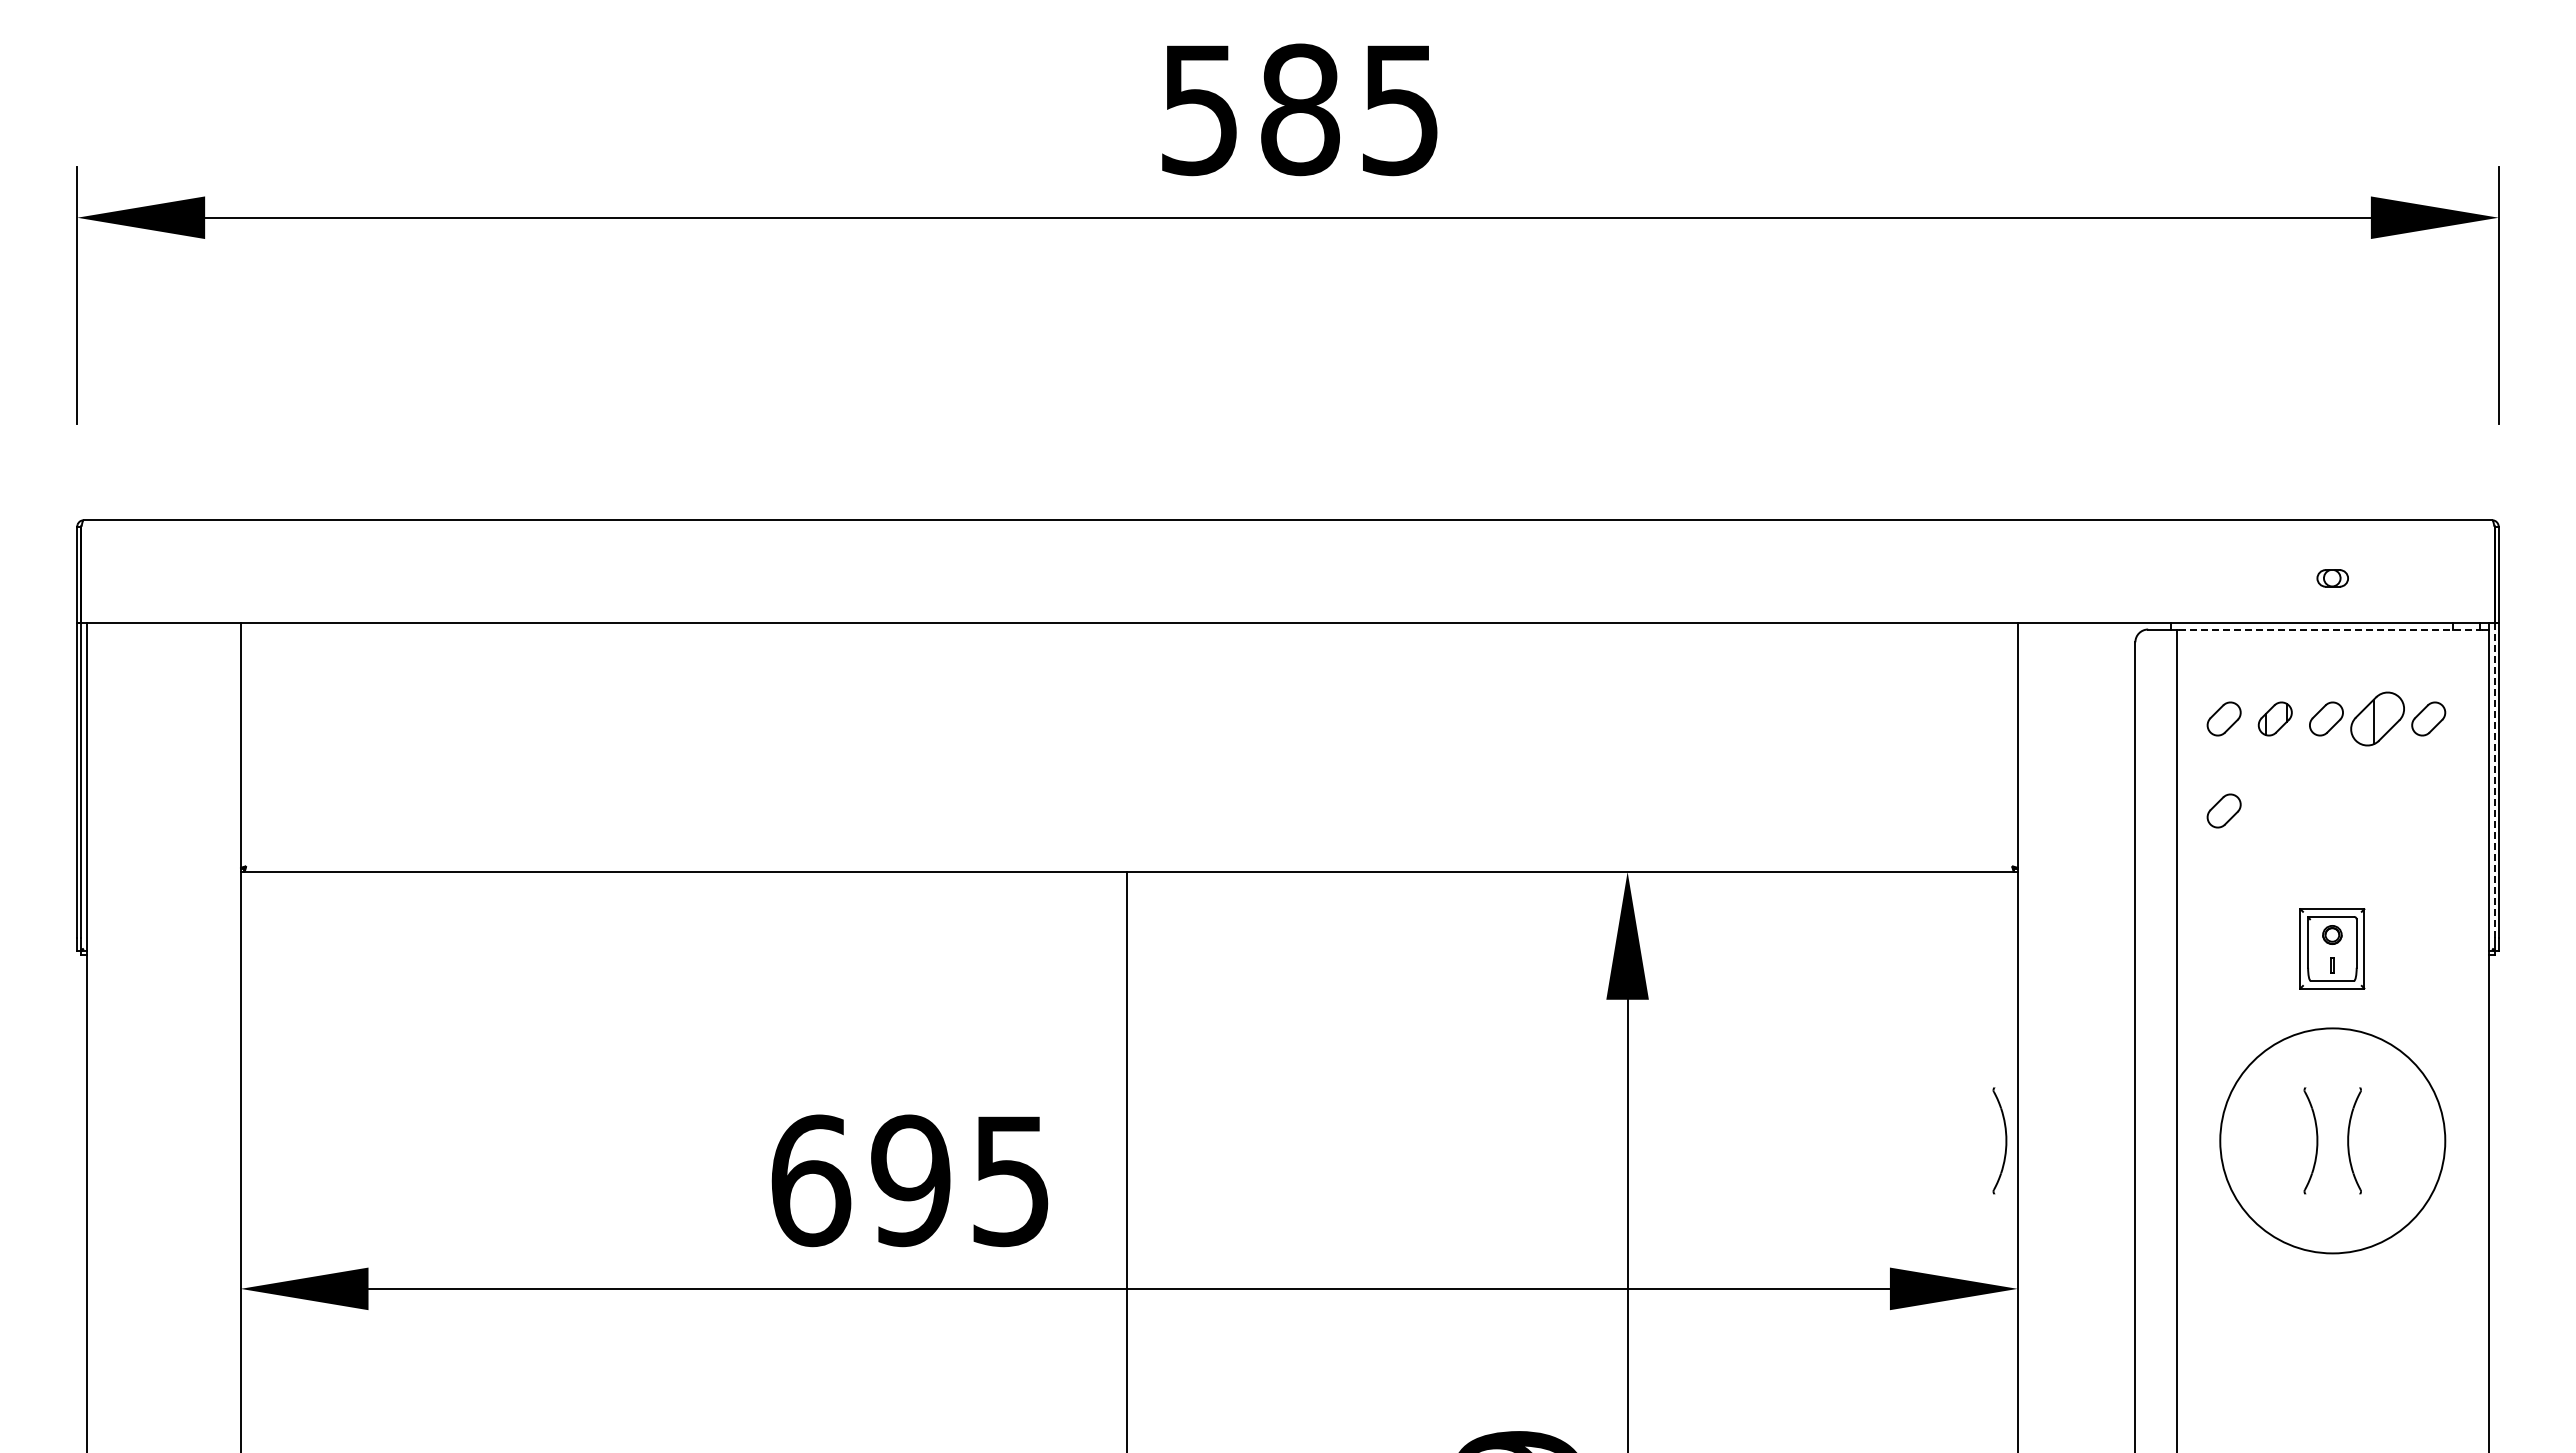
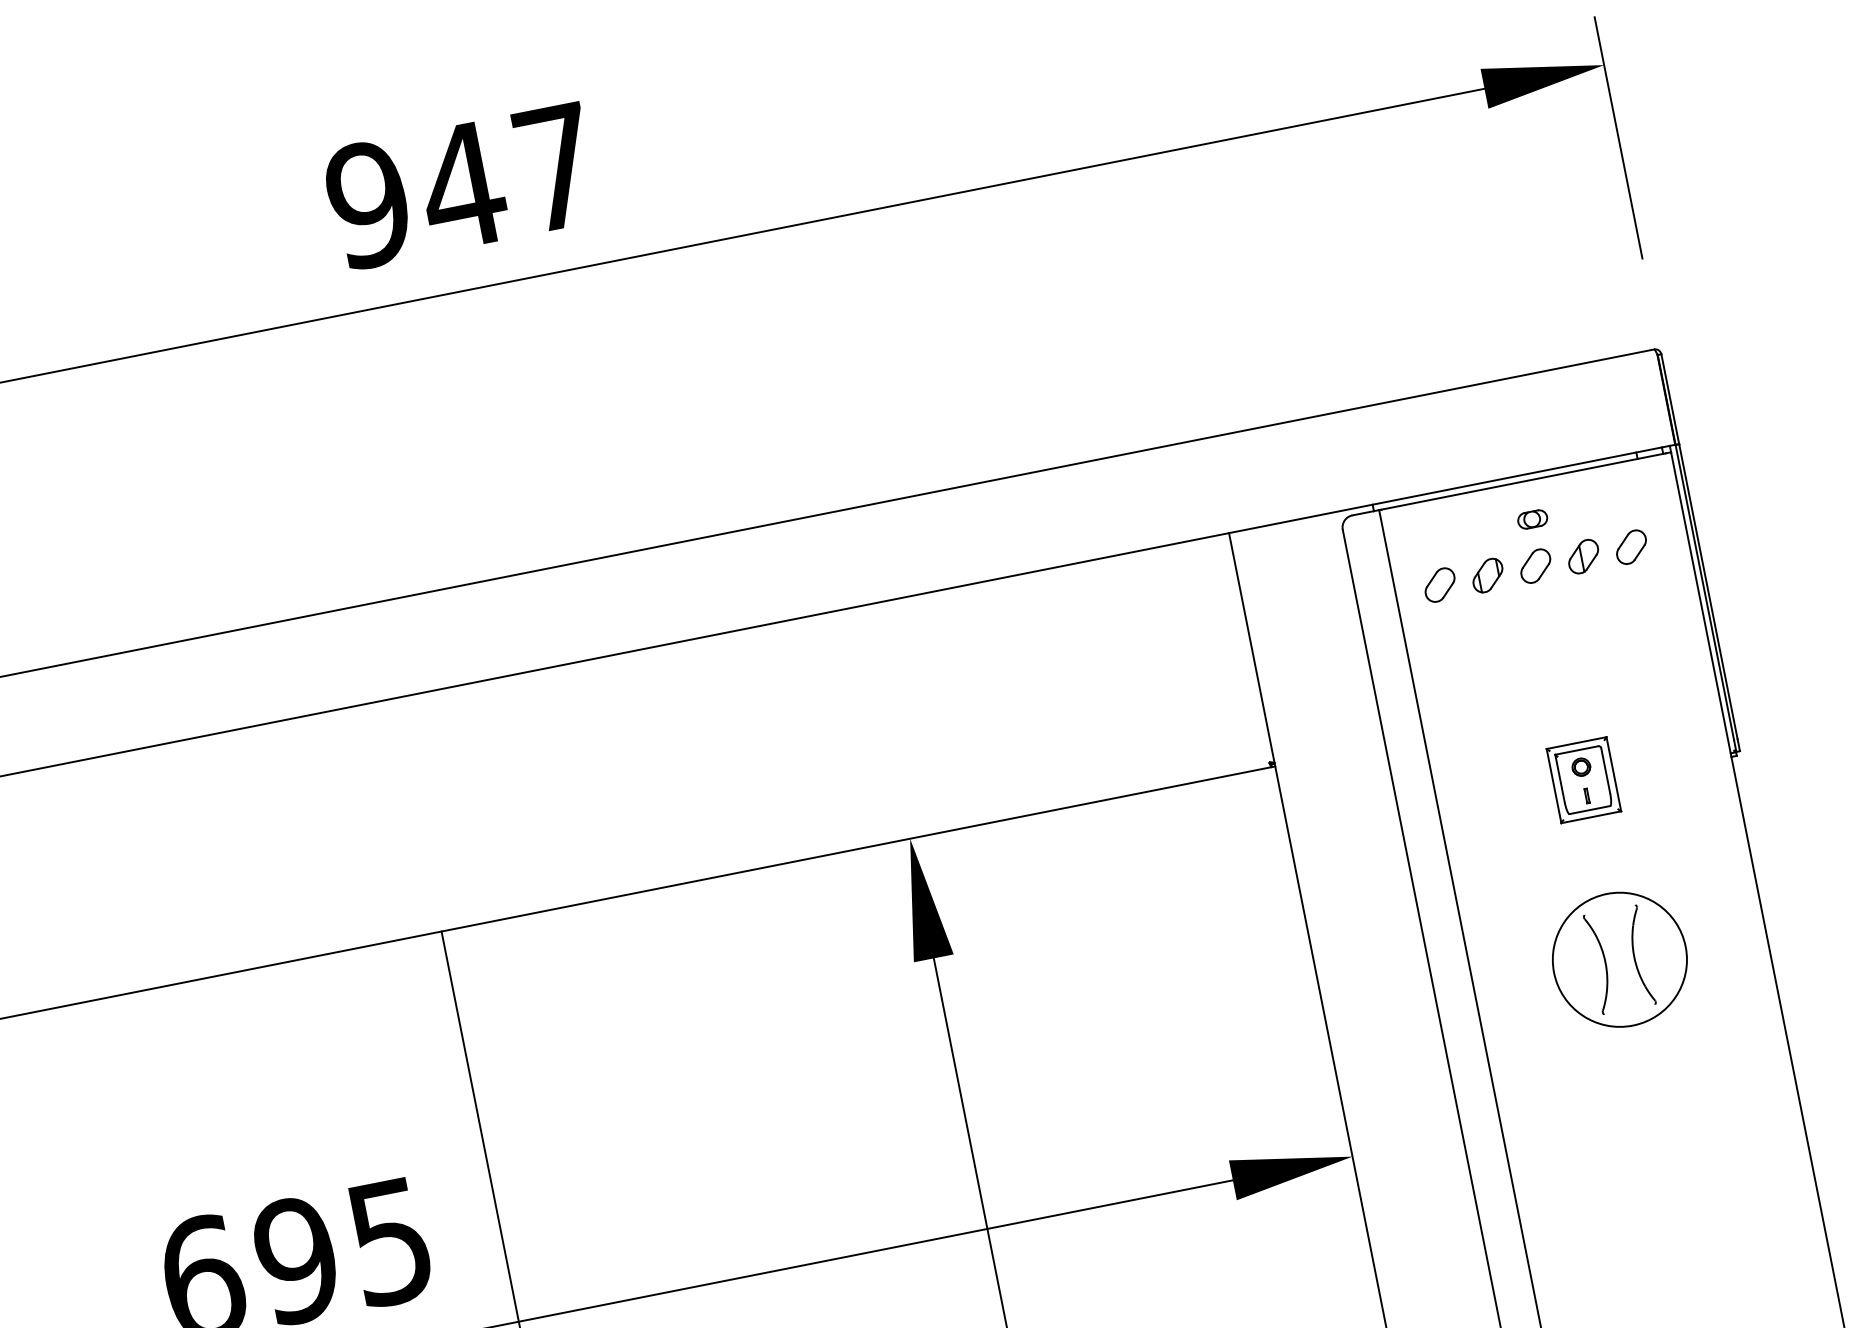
text: (1298, 109) -> (460, 186), 585 -> 947
part: (2332, 578) -> (1532, 519), moved
line: (2331, 629) -> (1523, 481), dashed -> solid
part: (2377, 718) -> (1583, 556), size x0.62
line: (2494, 780) -> (1704, 592), dashed -> solid
part: (2223, 810) -> (1456, 670), removed
part: (1999, 1140) -> (1307, 1021), removed
circle: (2332, 1140) -> (1619, 959), size x0.62

